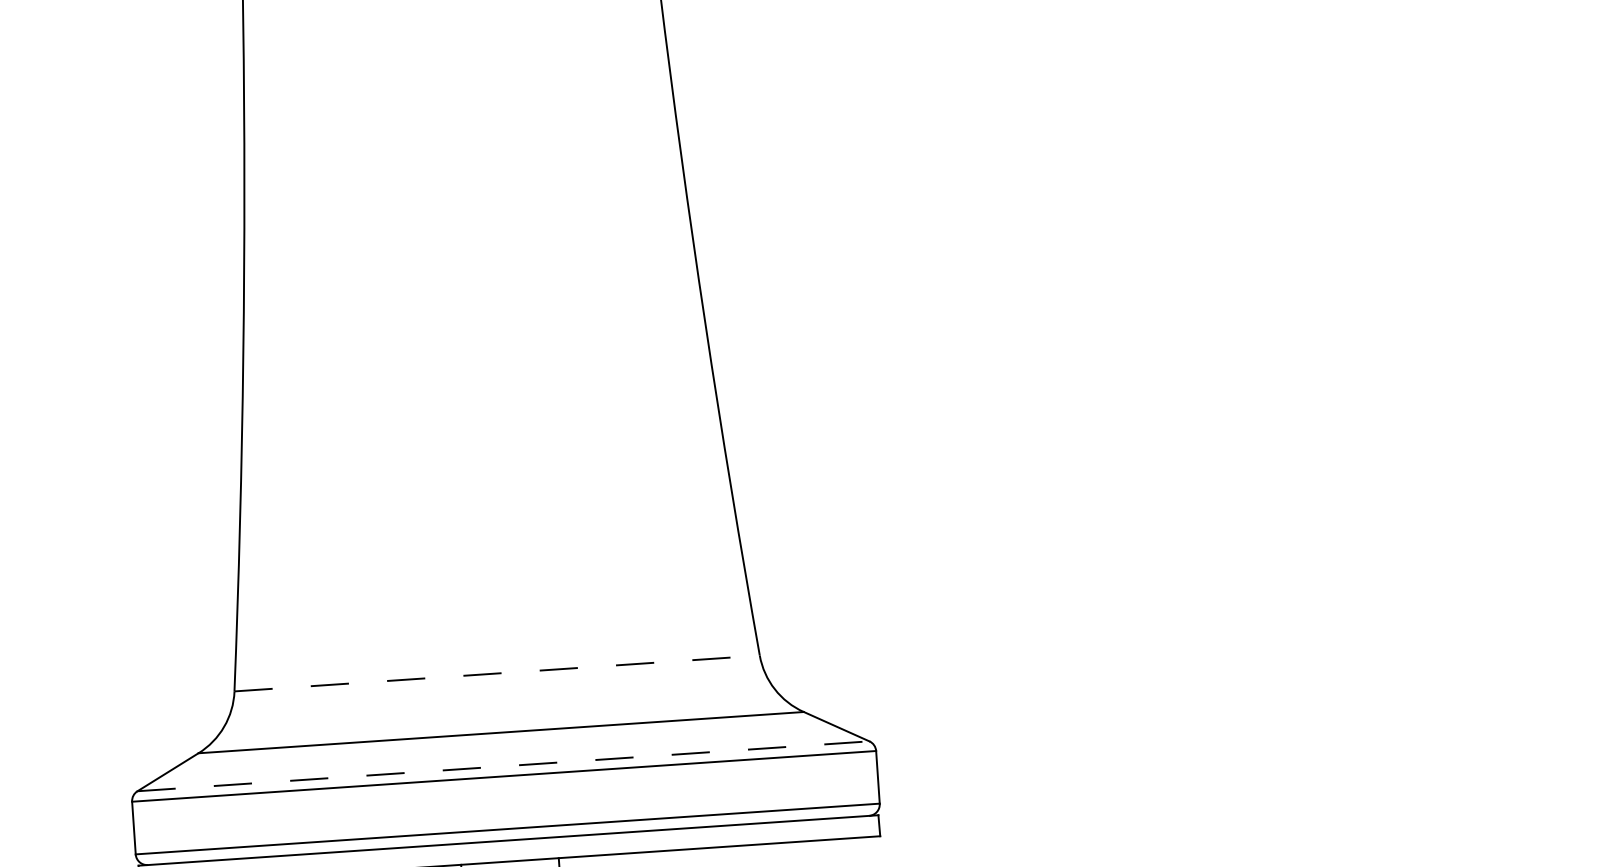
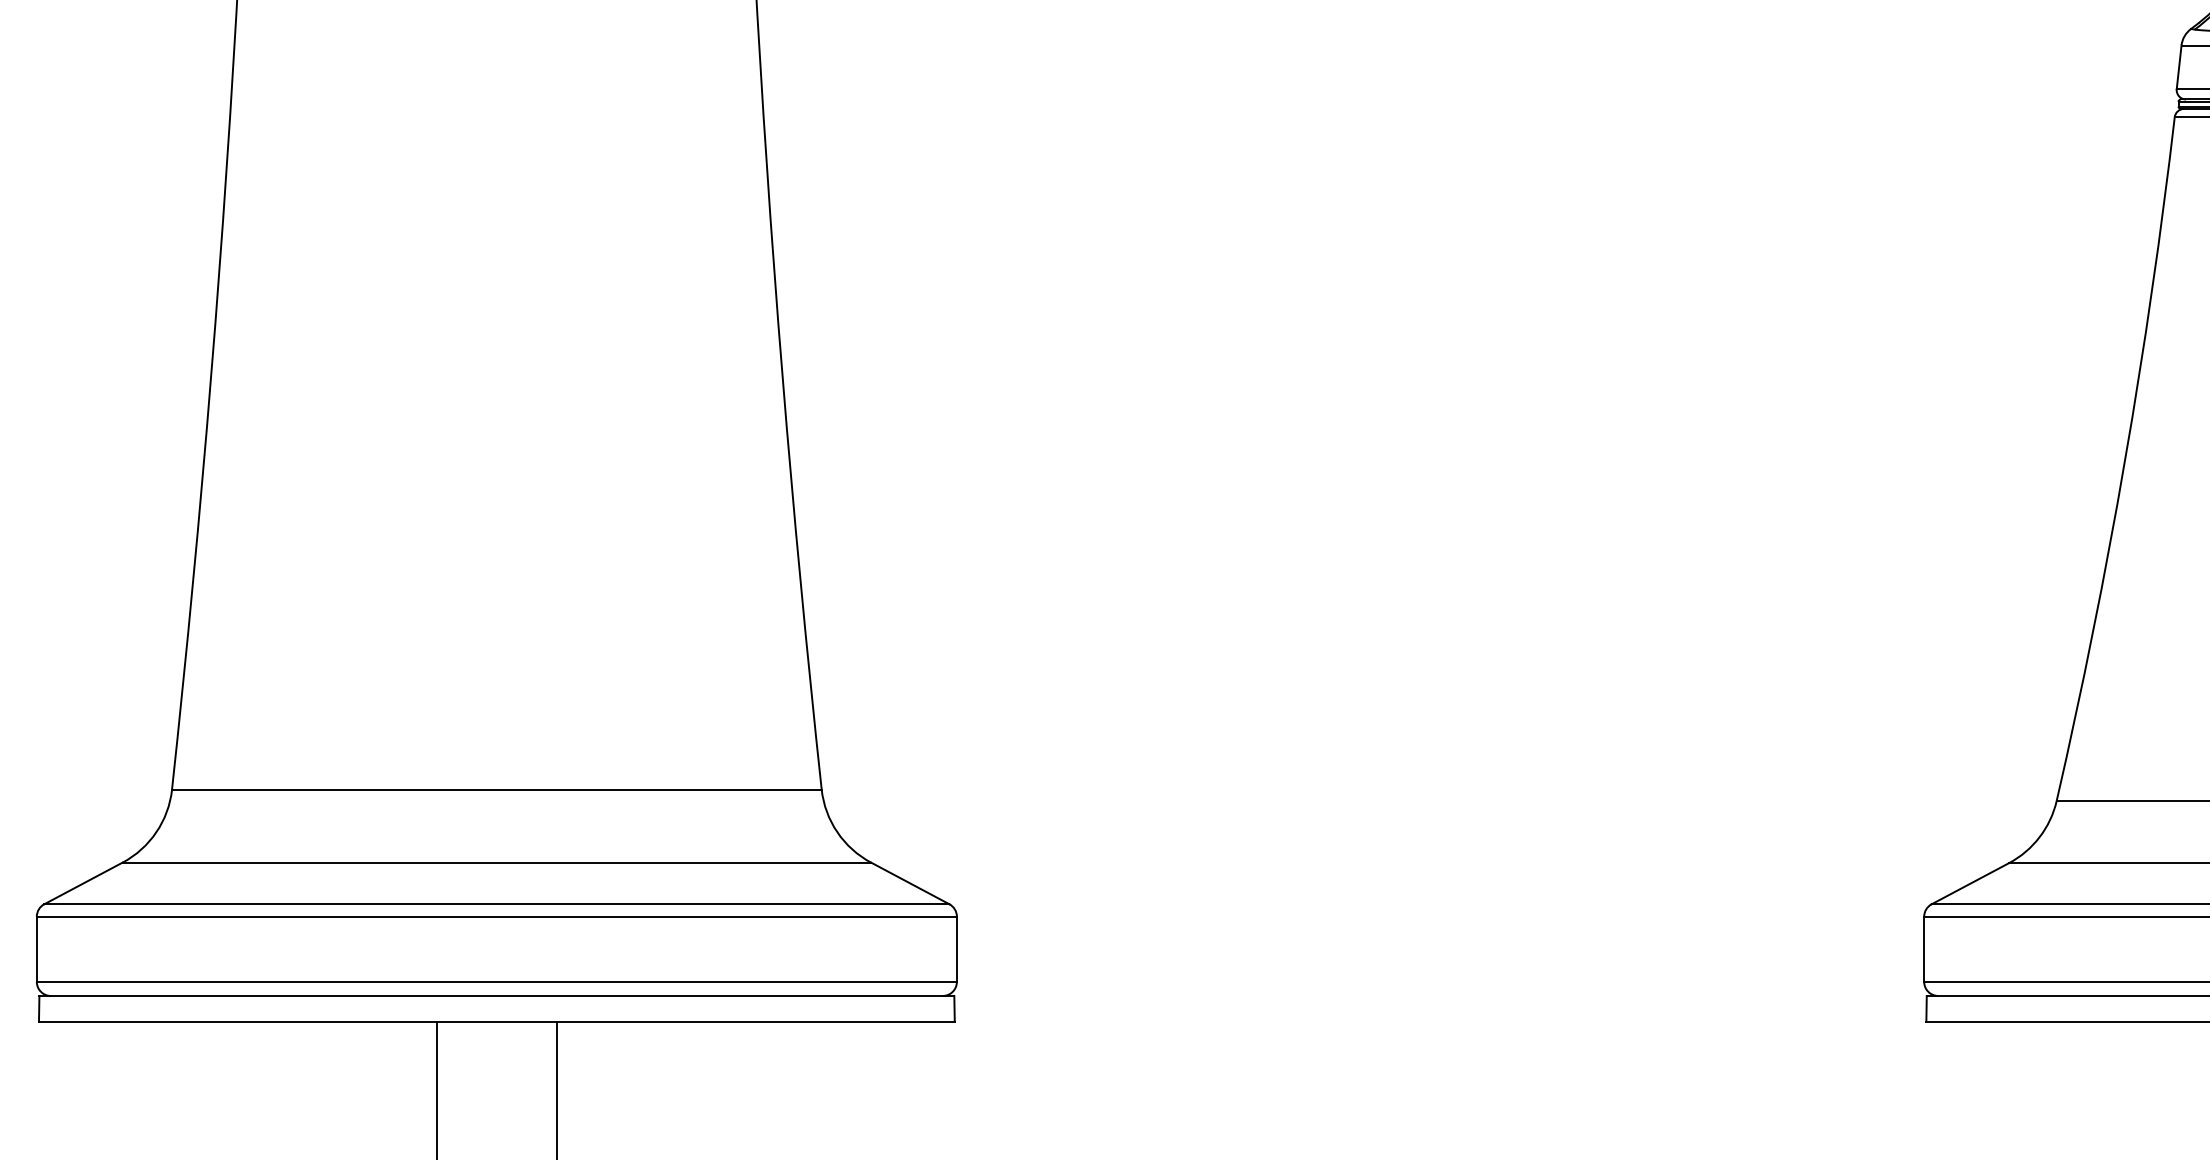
line: (496, 673) -> (496, 789), dashed -> solid
line: (503, 766) -> (496, 904), dashed -> solid

